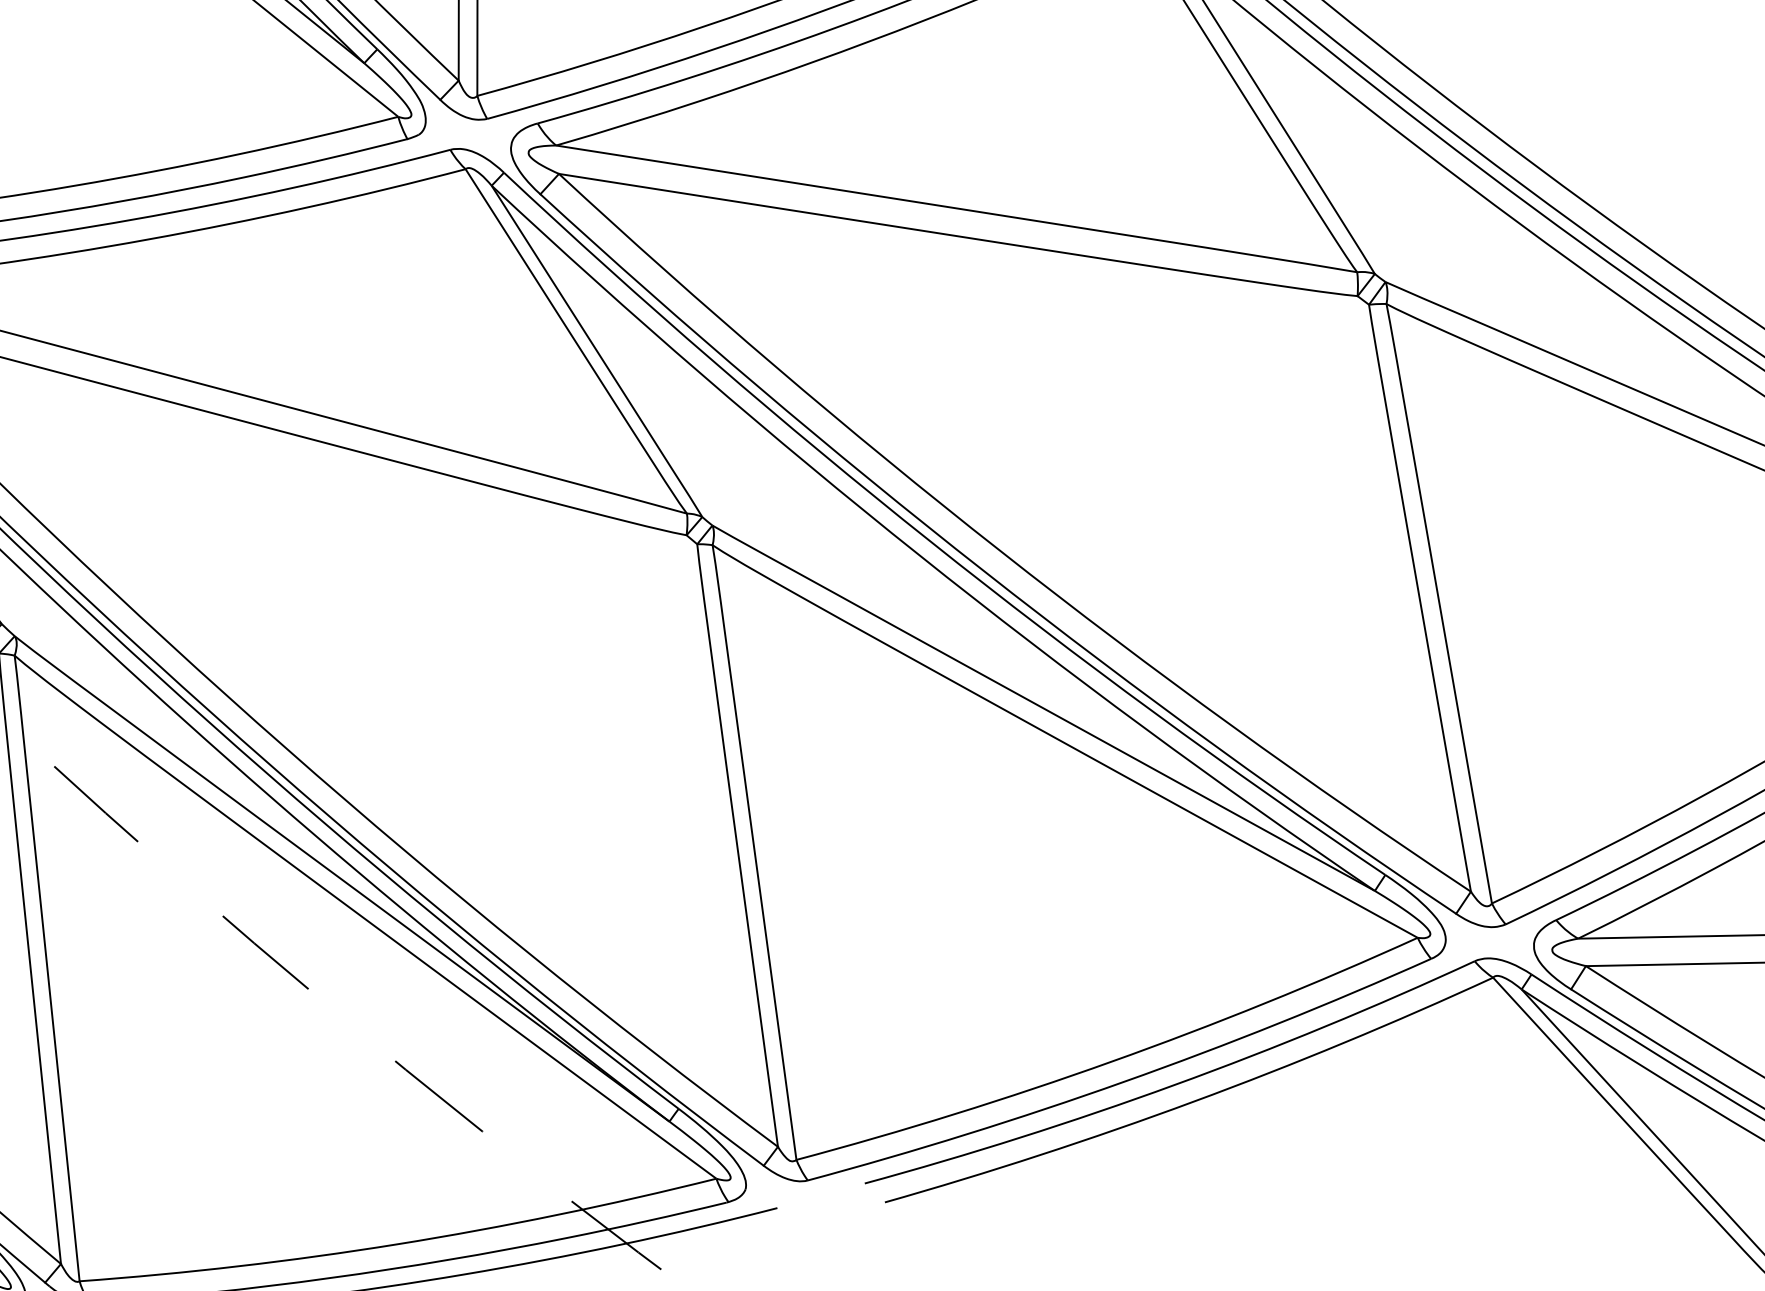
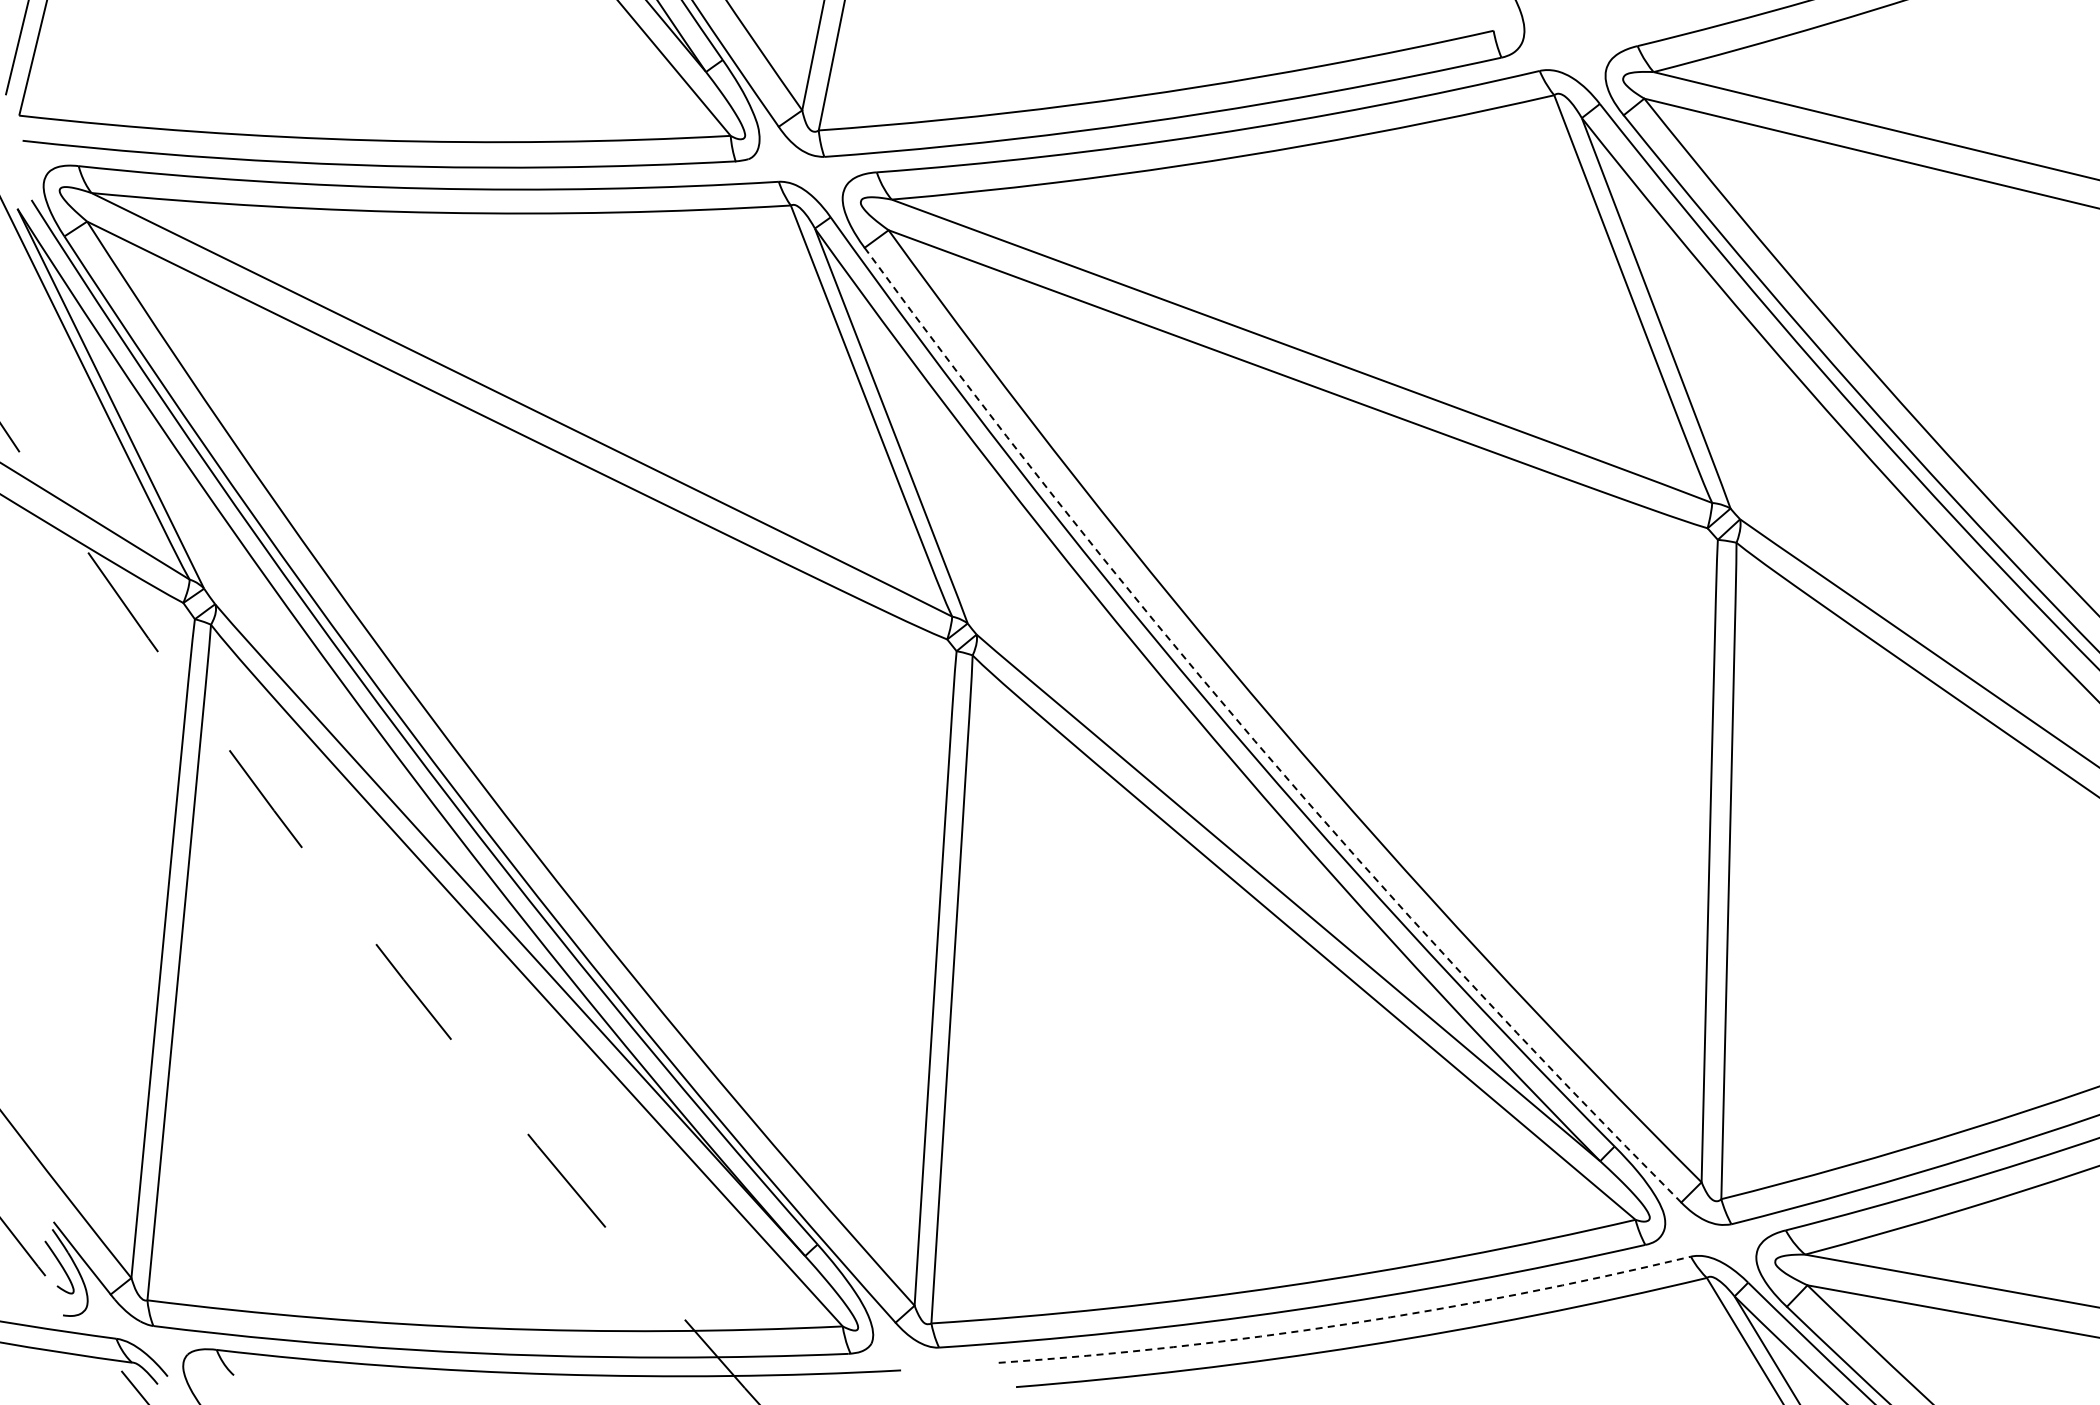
arc: (984, 571) -> (1254, 740), solid -> dashed
arc: (1174, 1085) -> (1347, 1324), solid -> dashed

